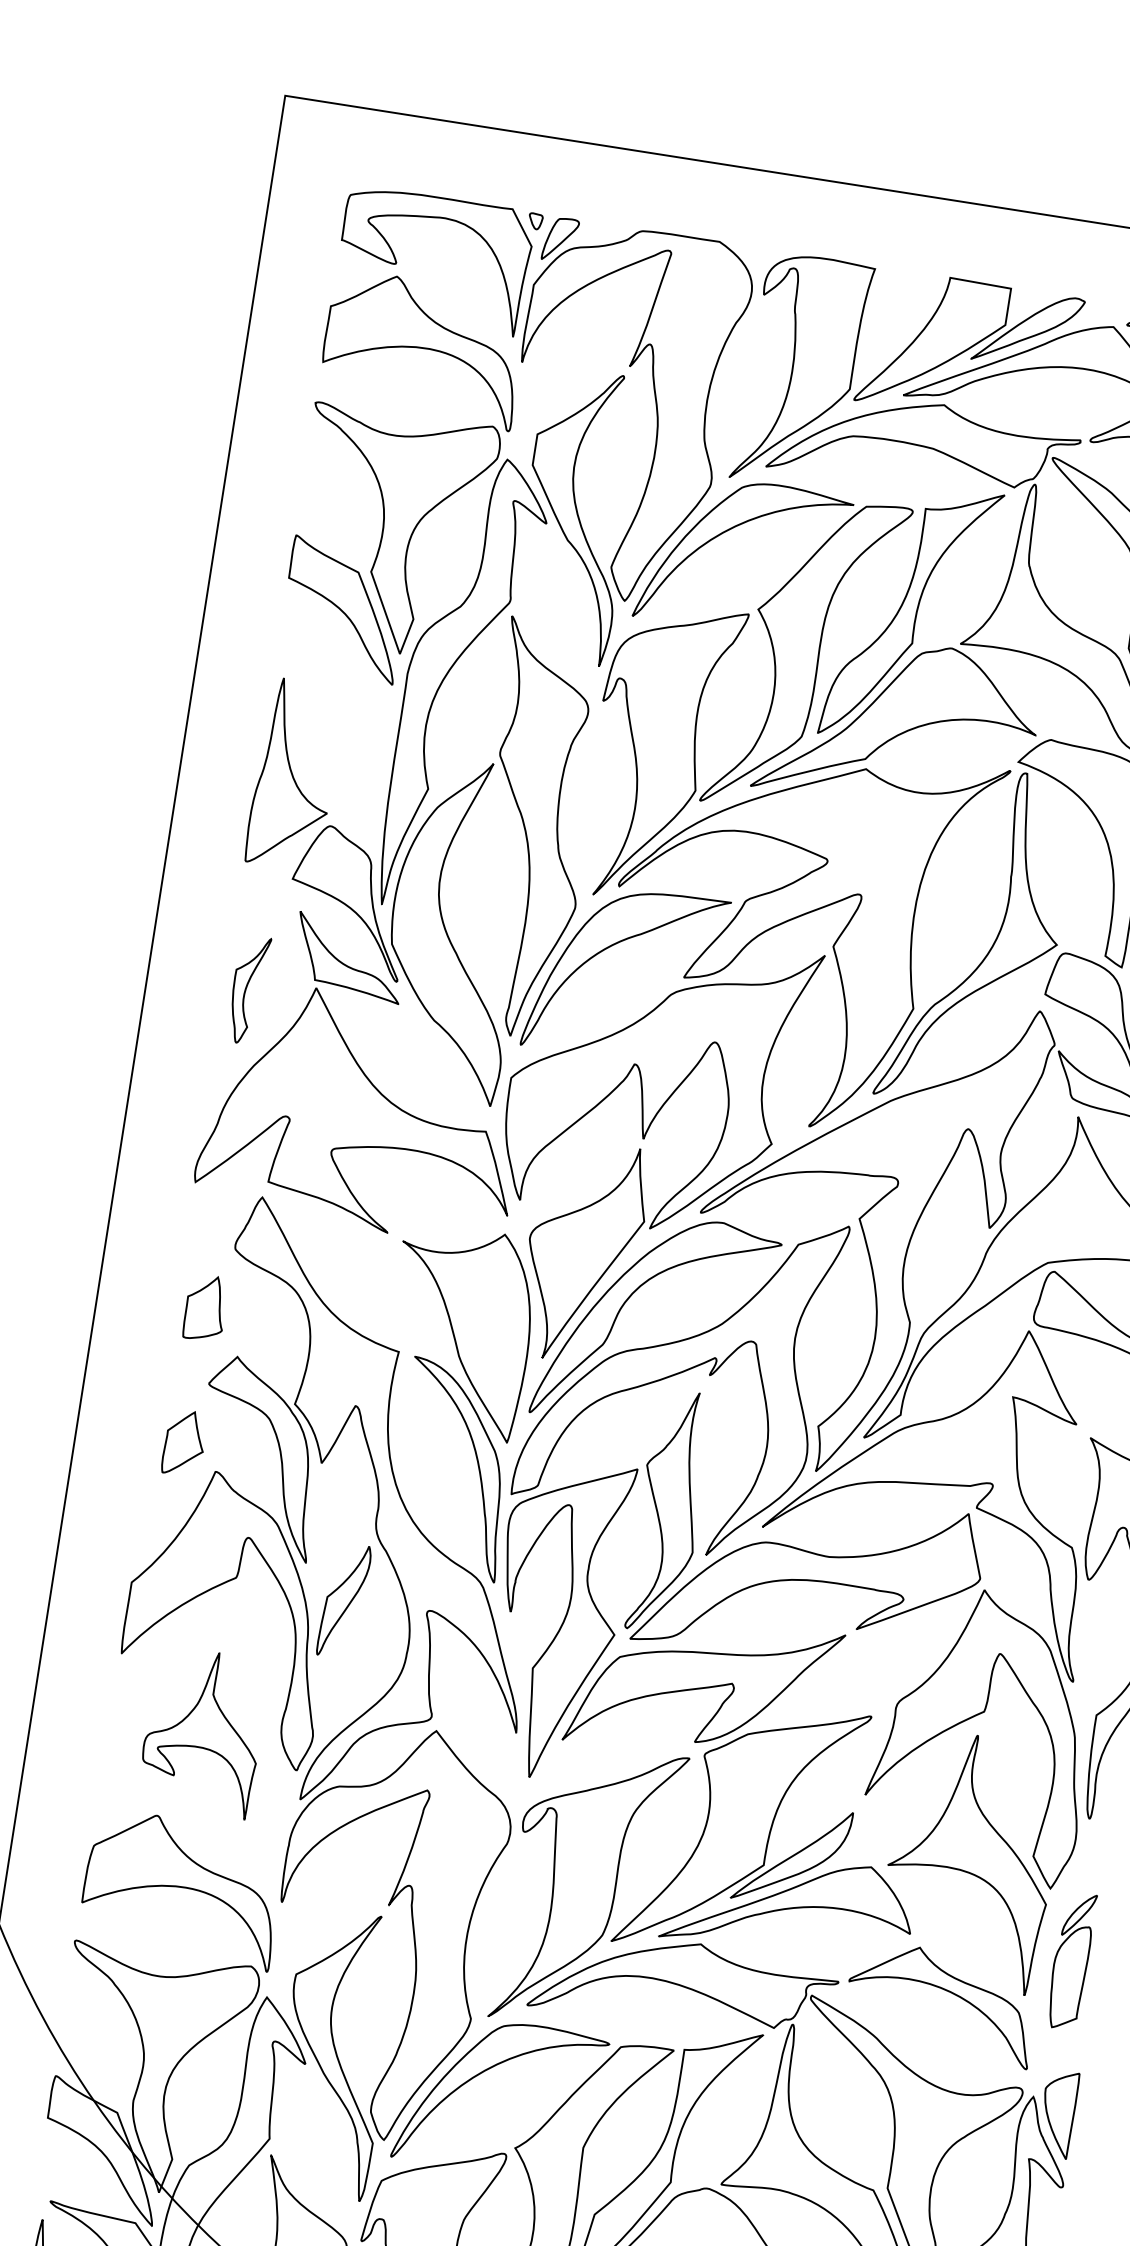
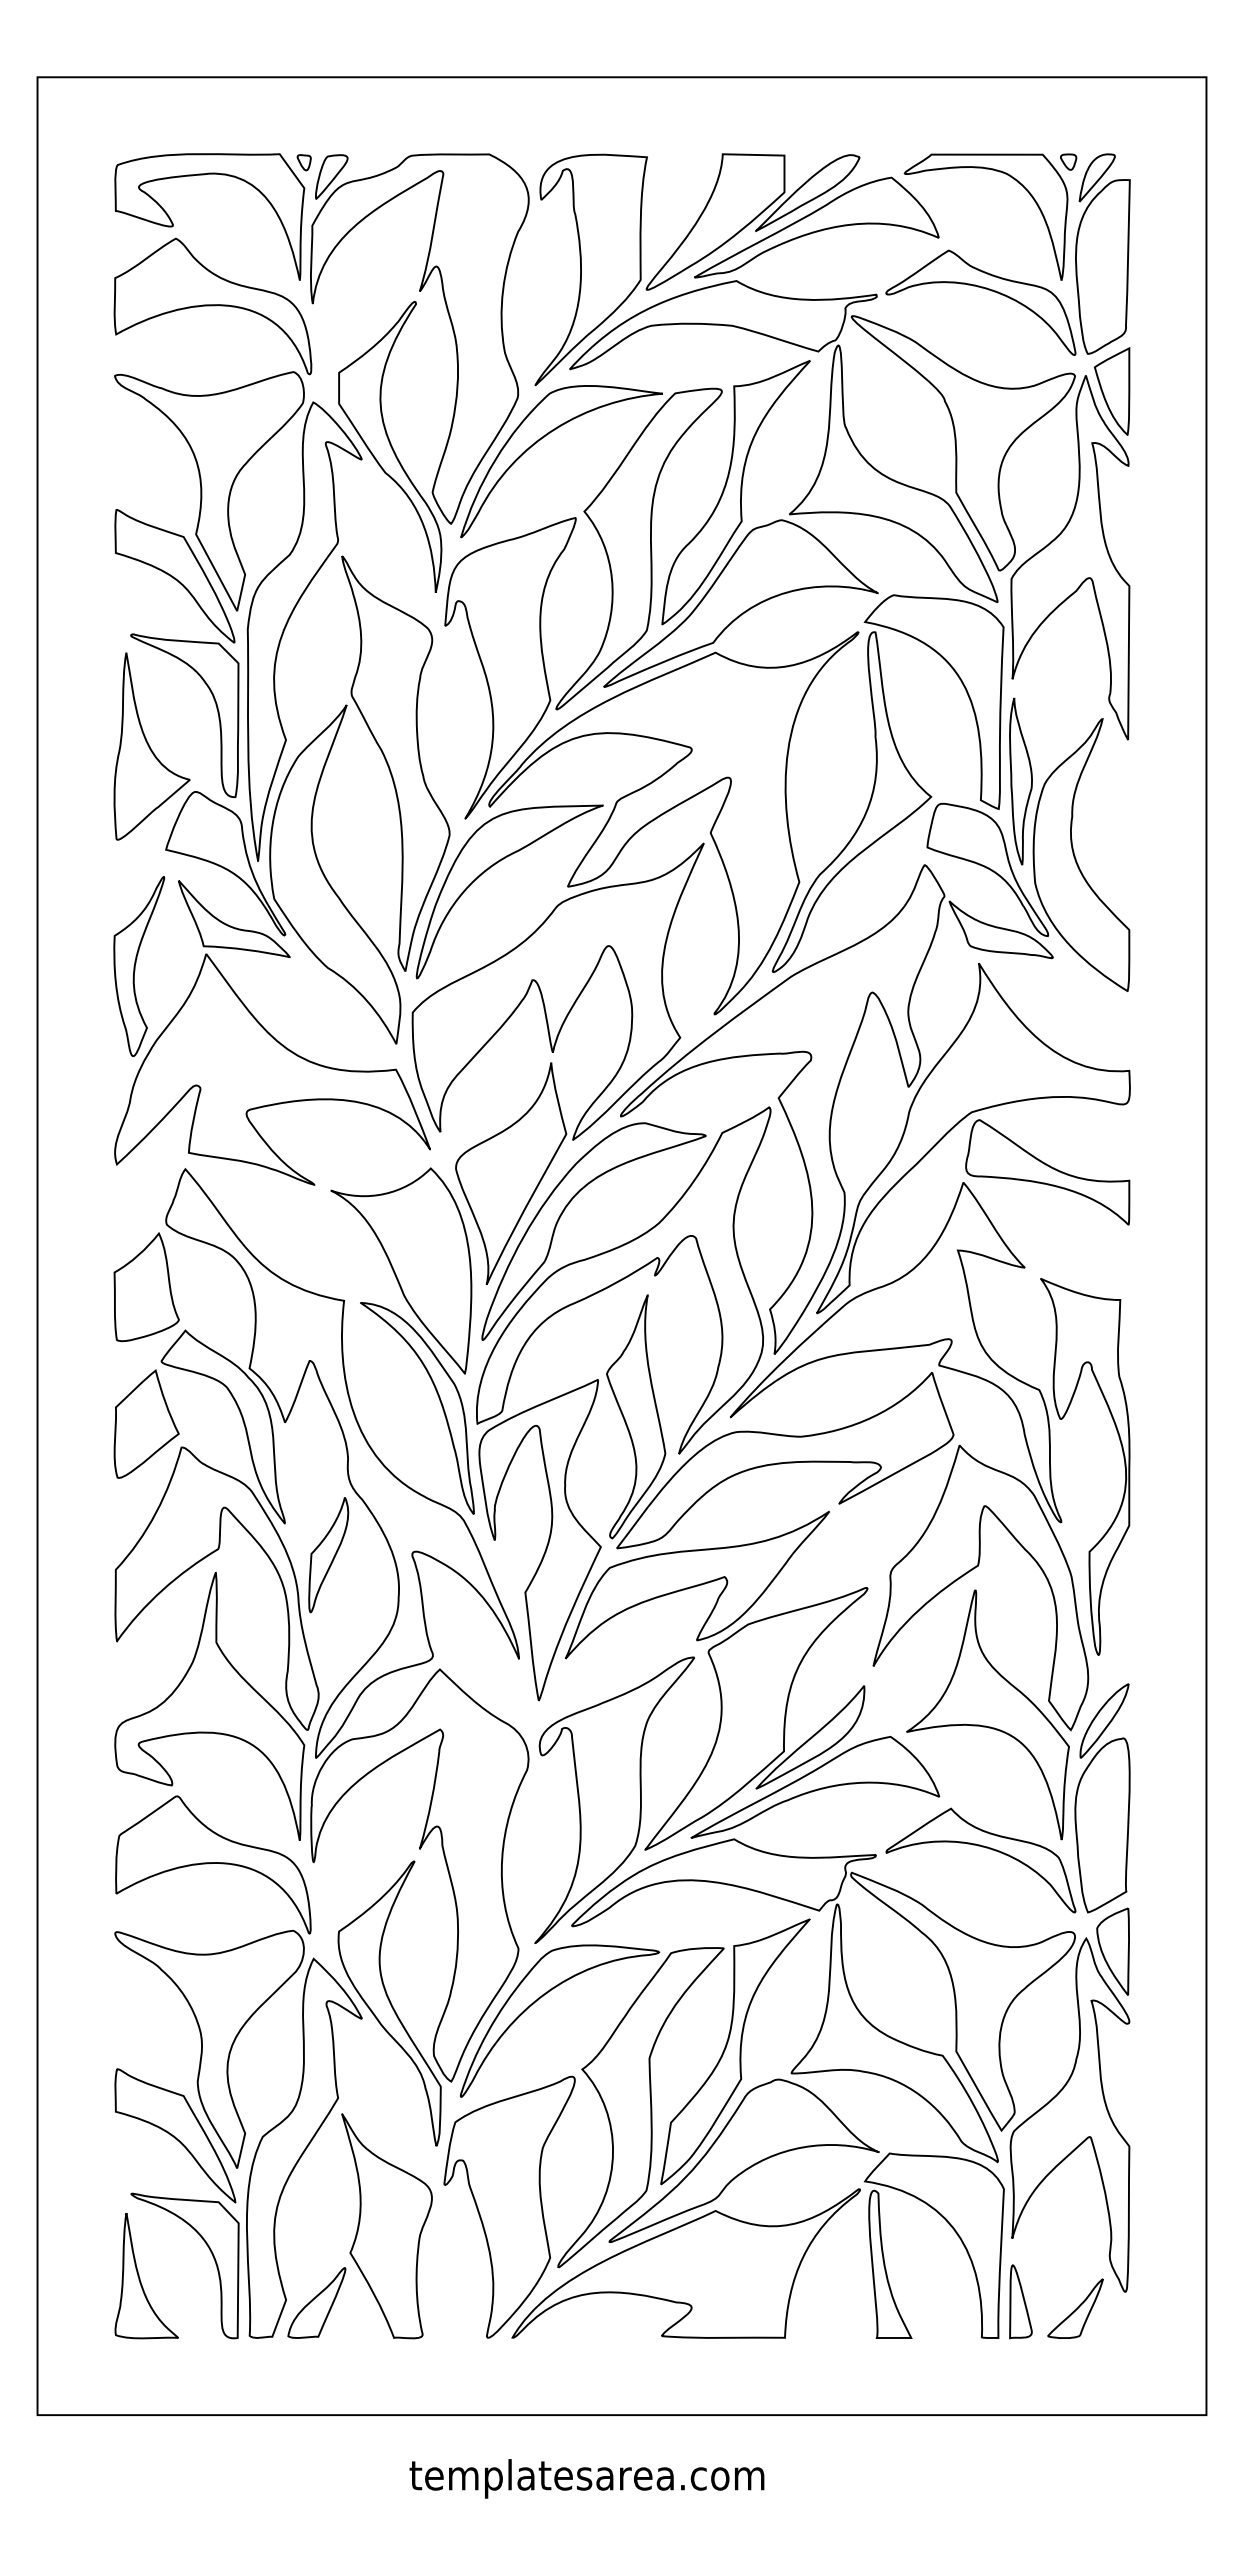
part: (364, 748) -> (216, 709), added
part: (248, 990) -> (139, 966), size x1.67
part: (205, 1308) -> (146, 1287), size x1.67
part: (184, 1442) -> (146, 1423), size x1.67
part: (203, 1731) -> (209, 1706), size x1.67
part: (1071, 1961) -> (1102, 1798), size x1.67

